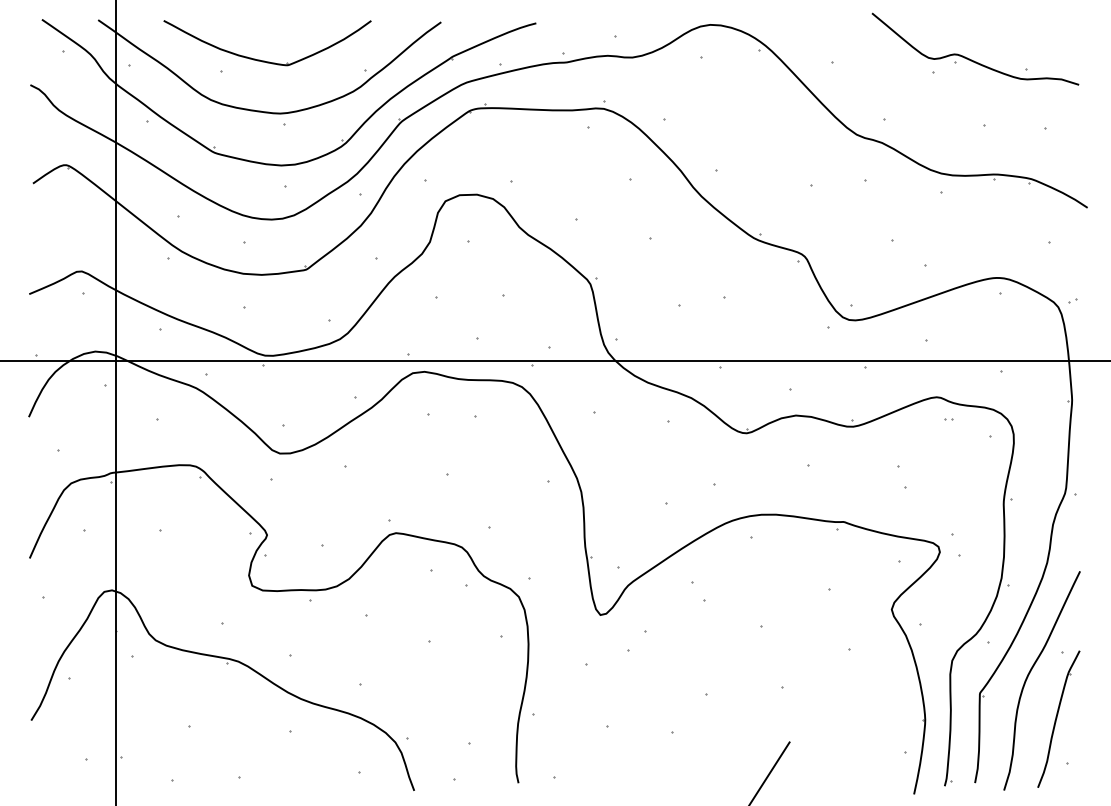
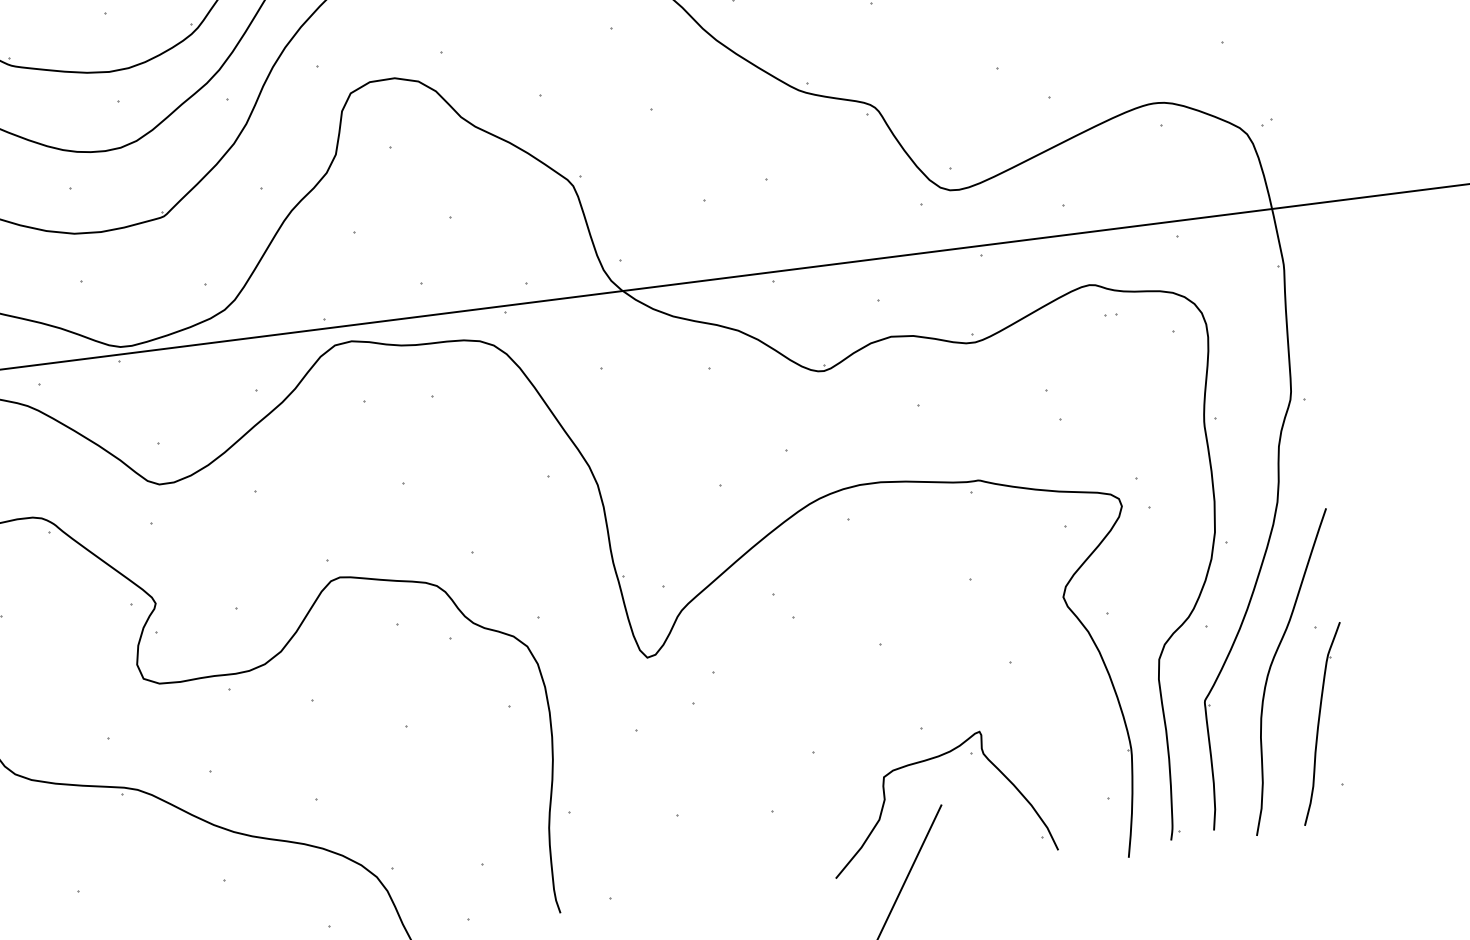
part: (786, 710) -> (930, 760), added

